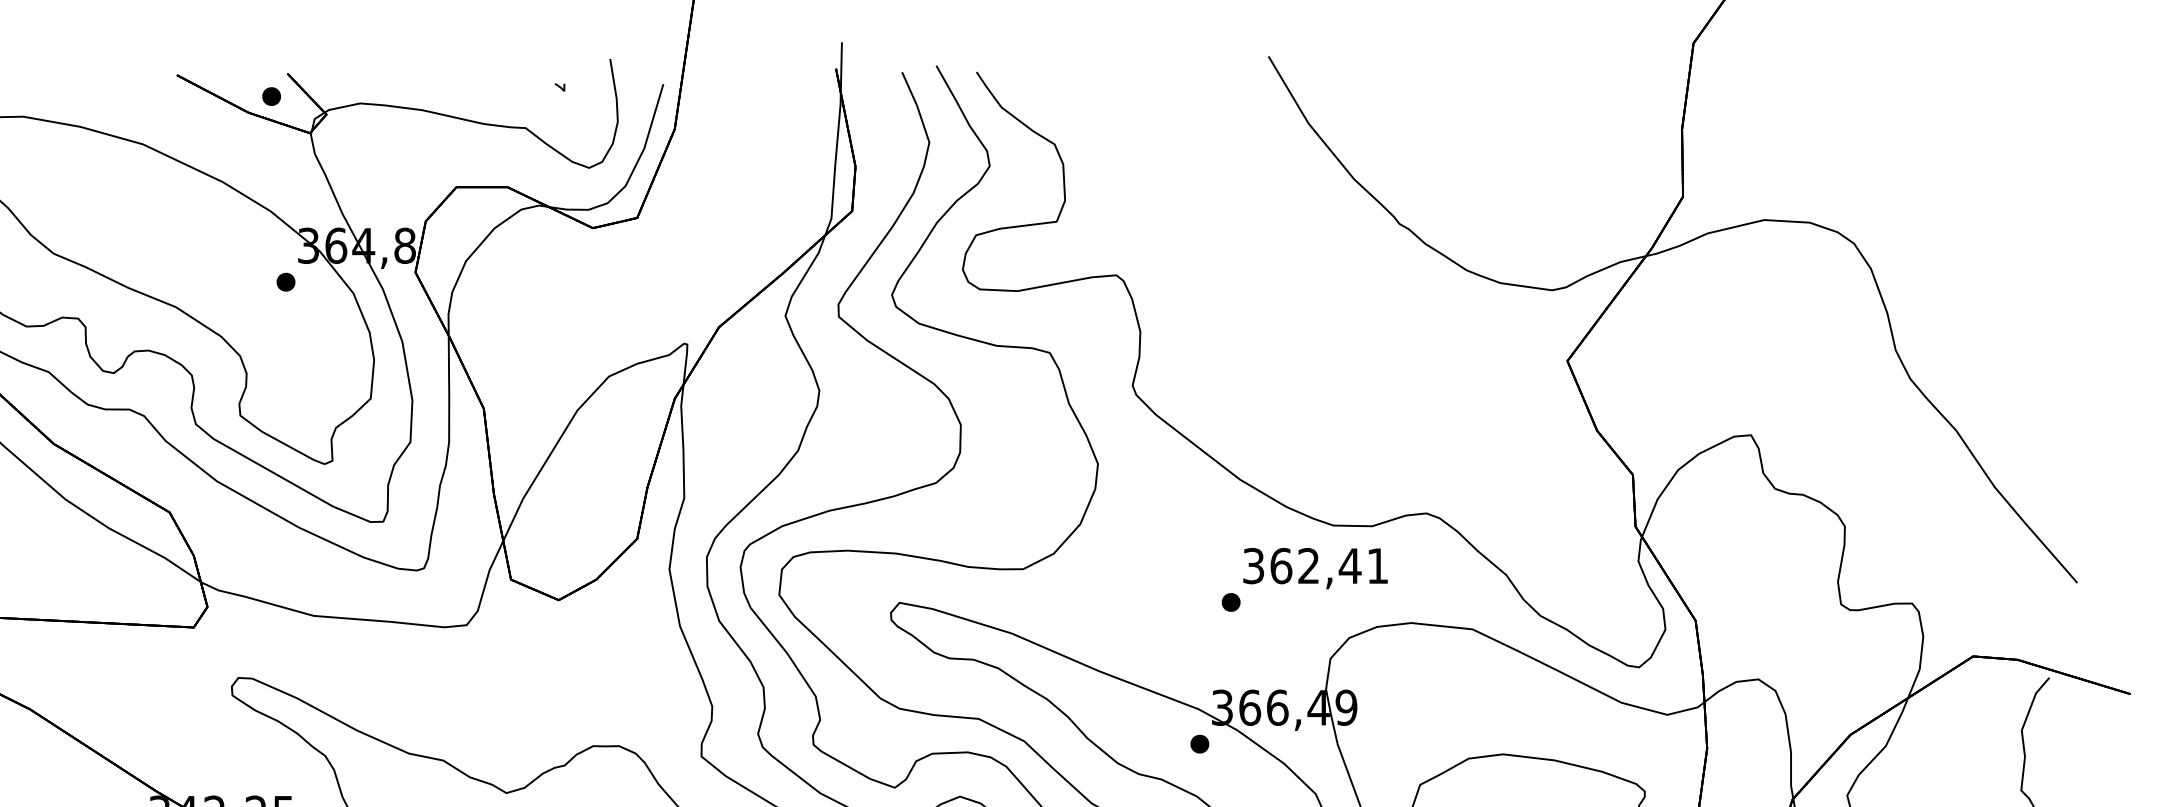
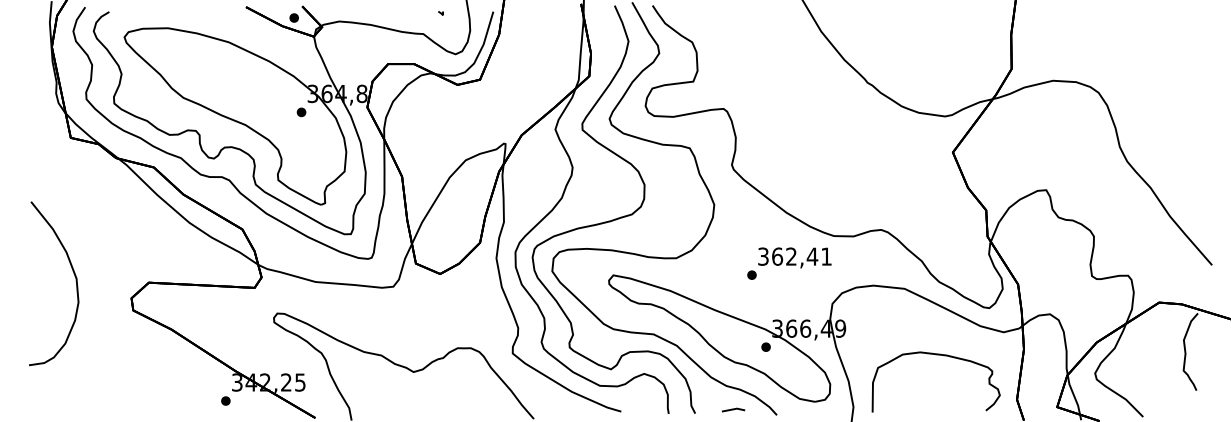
text: (1304, 579) -> (789, 263), moved

